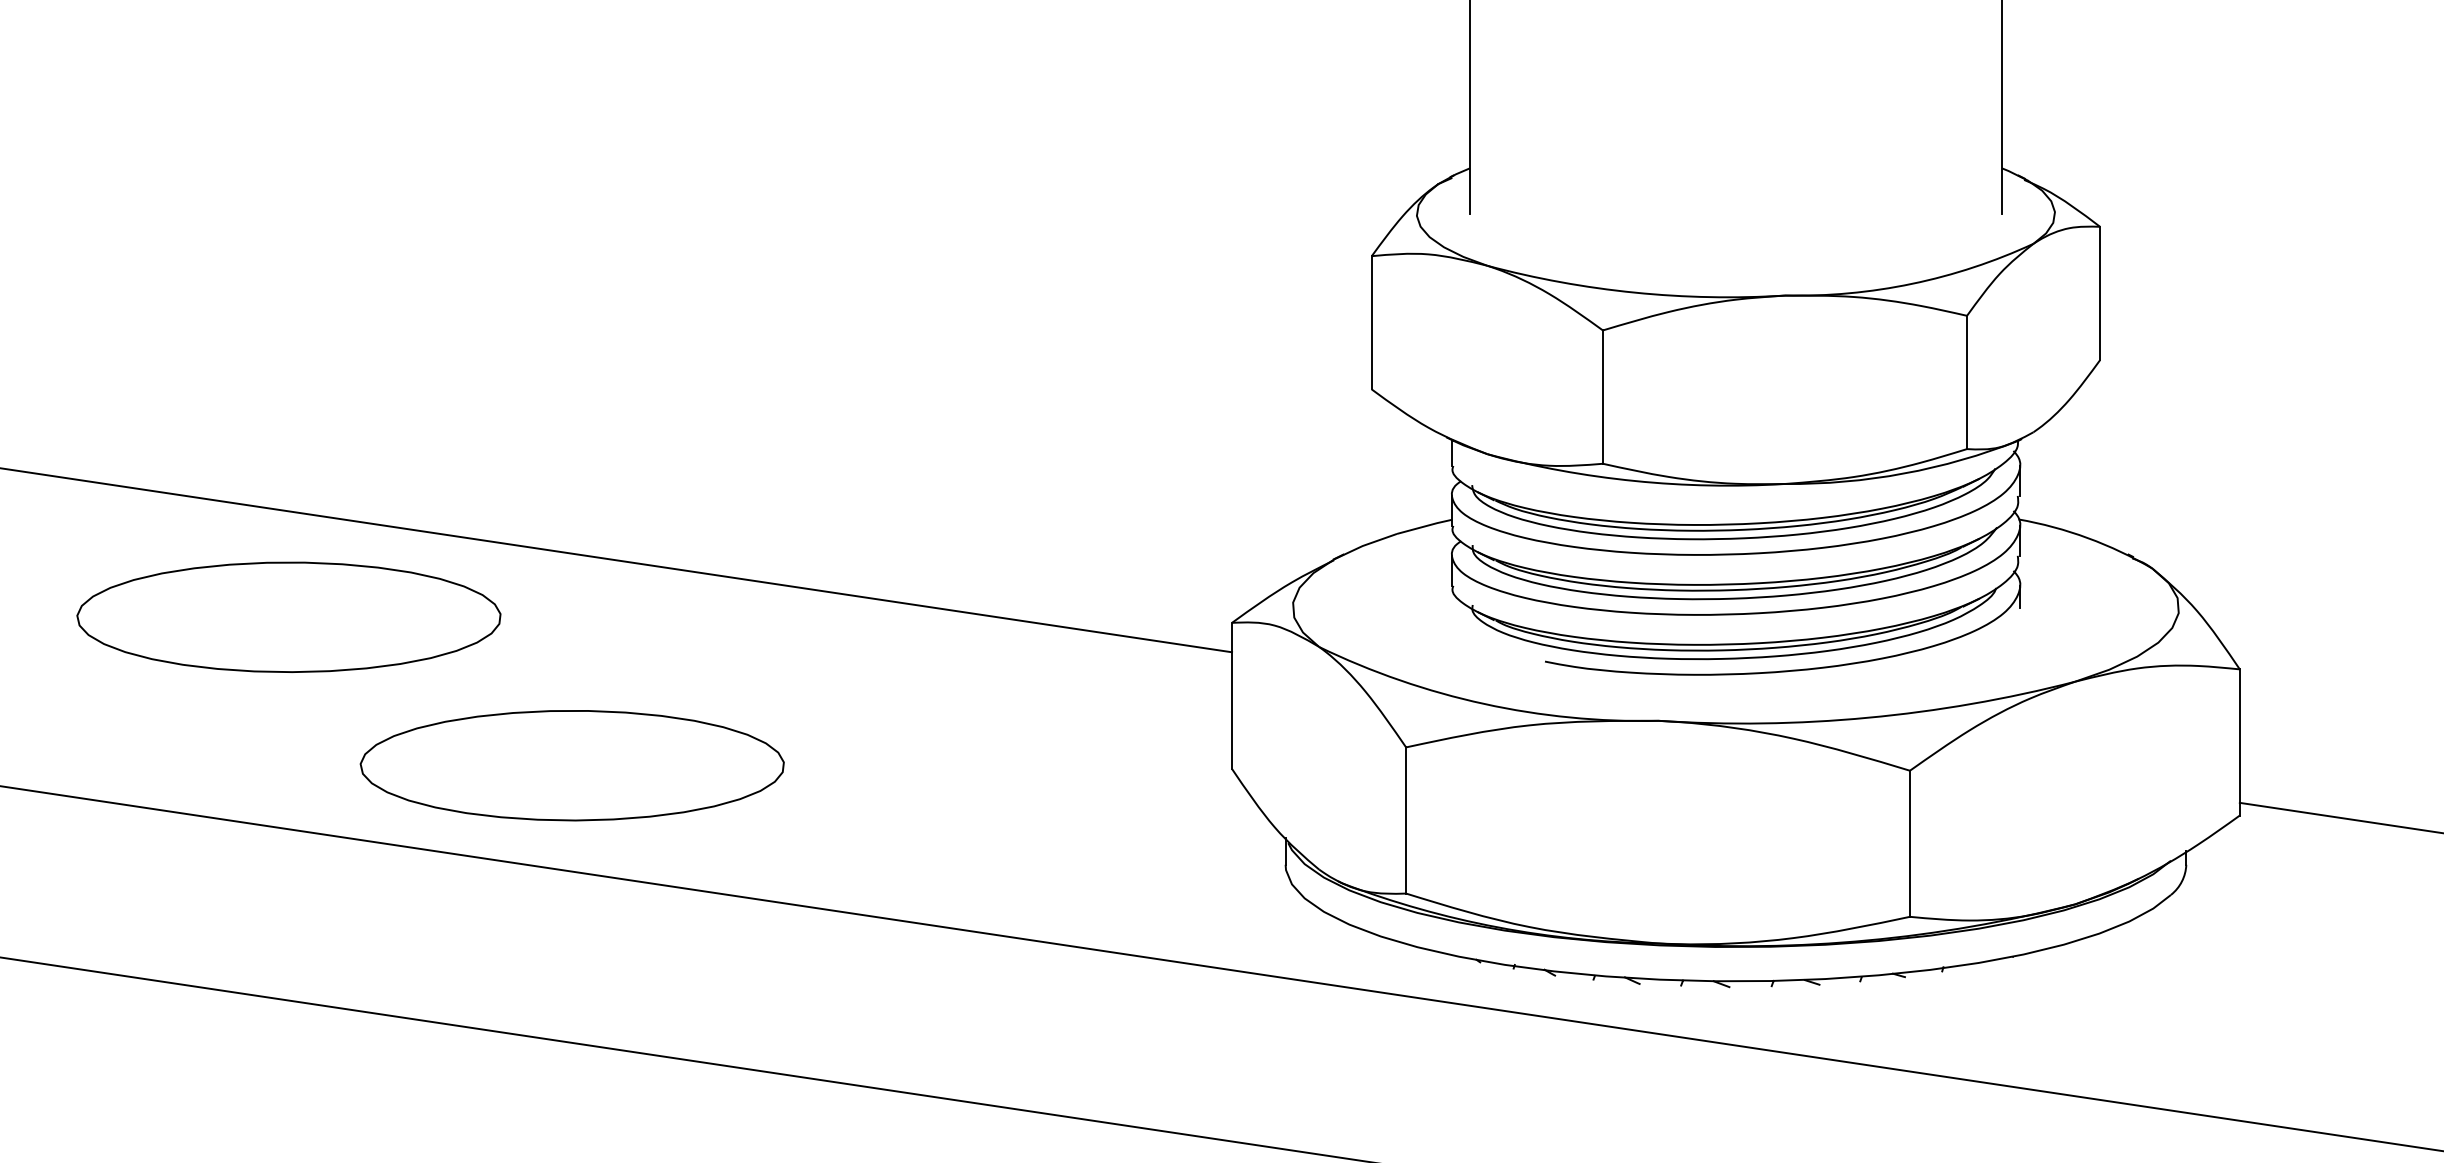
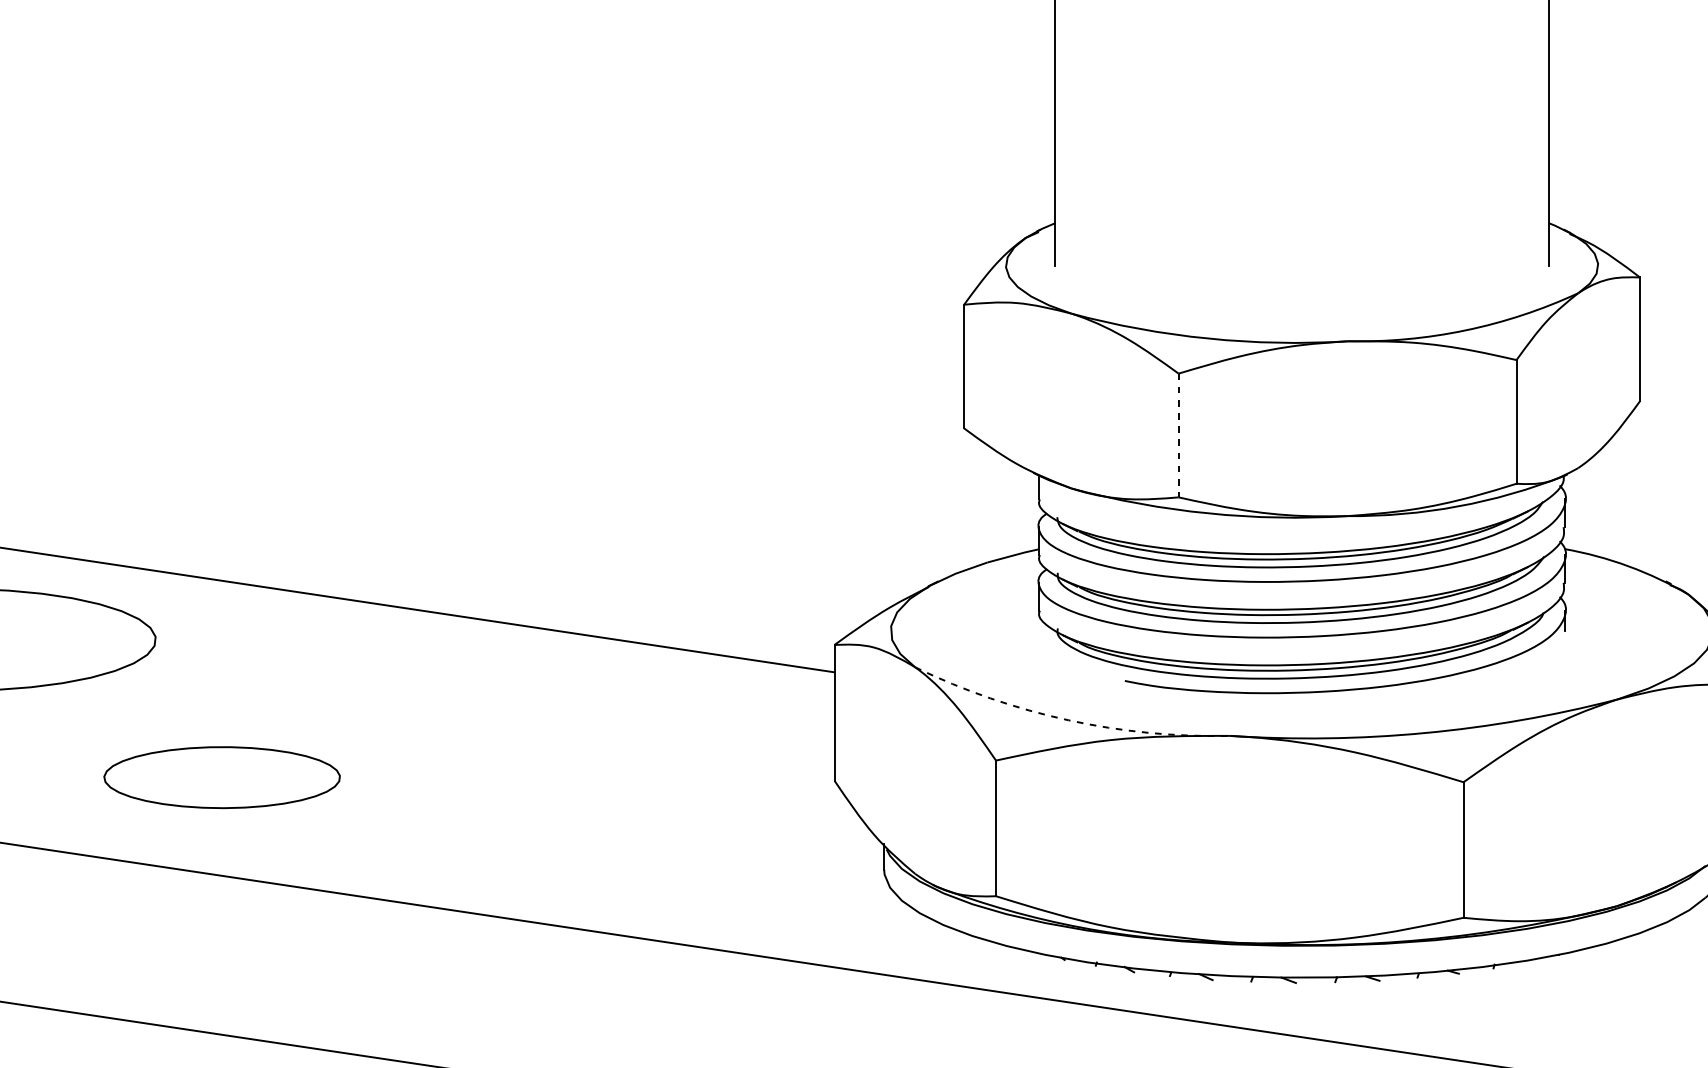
line: (1602, 397) -> (1178, 435), solid -> dashed
arc: (1484, 703) -> (1068, 719), solid -> dashed
part: (571, 765) -> (221, 777), size x0.6

